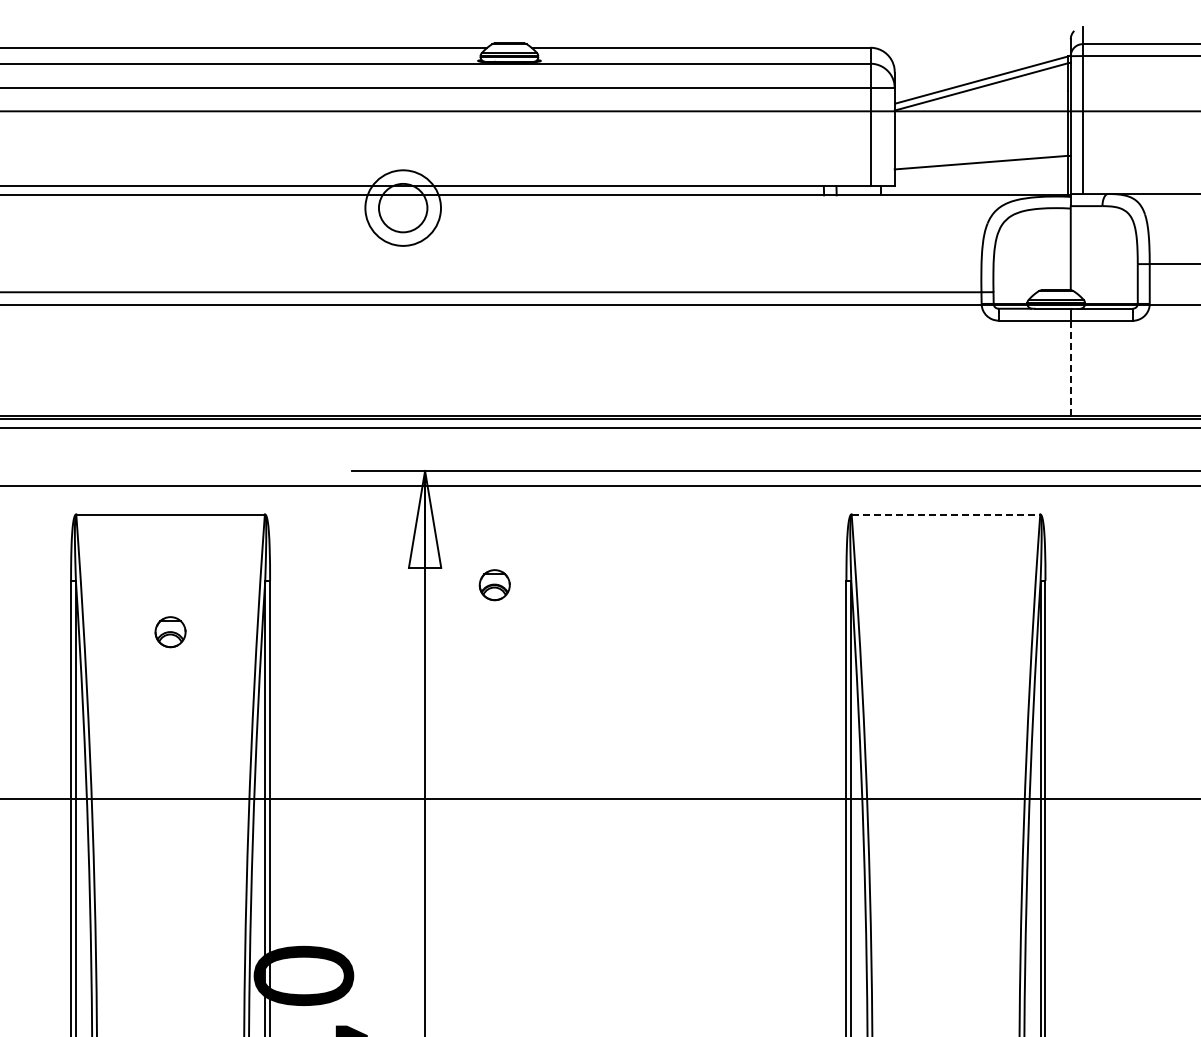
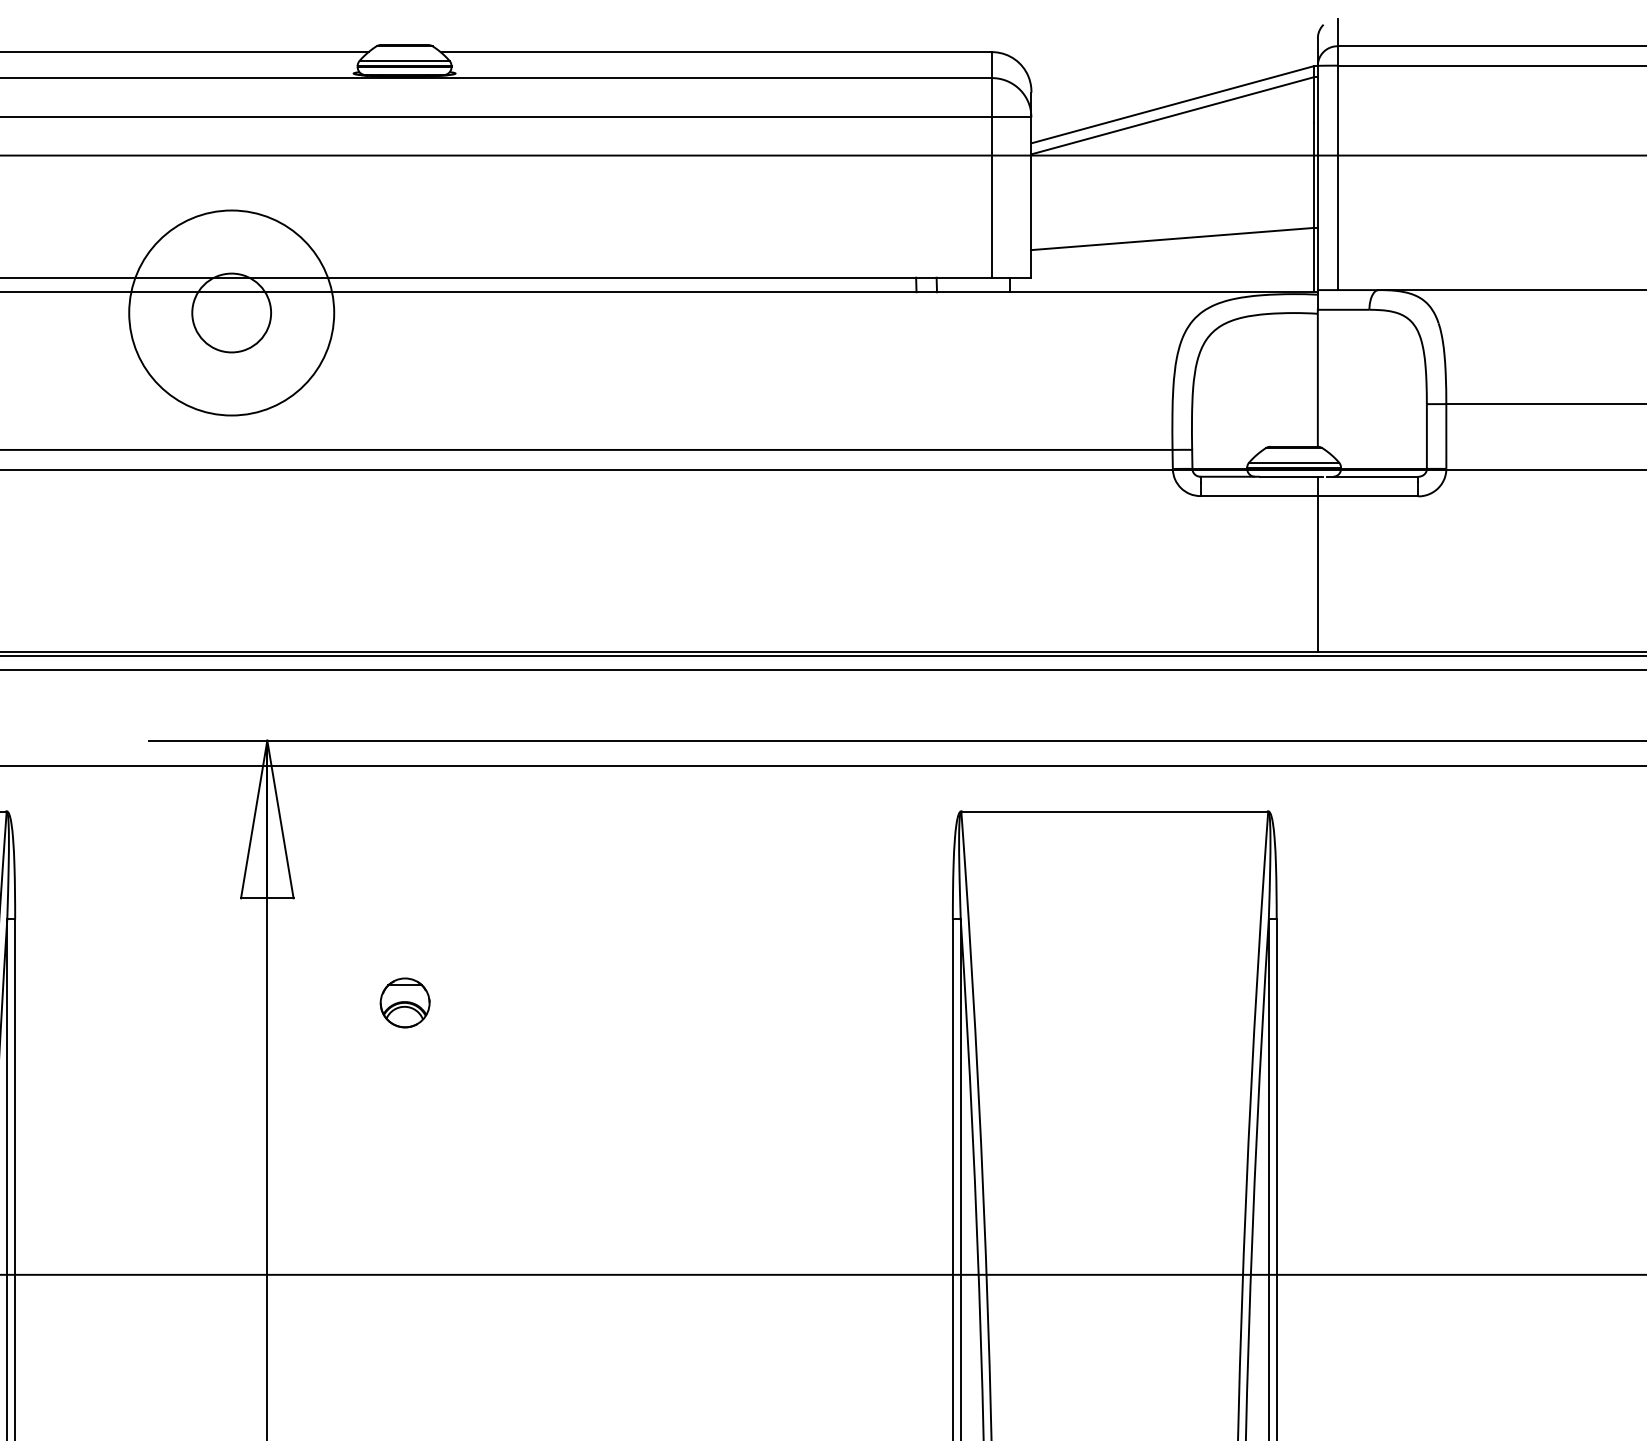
circle: (403, 208) -> (232, 313), size x1.67
line: (1070, 368) -> (1317, 573), dashed -> solid
line: (945, 514) -> (1114, 811), dashed -> solid
part: (494, 585) -> (404, 1003), moved

